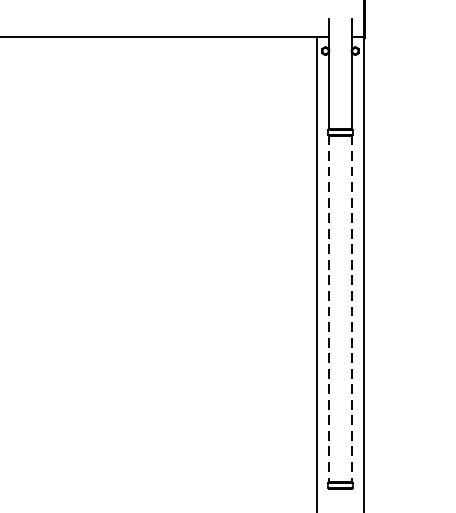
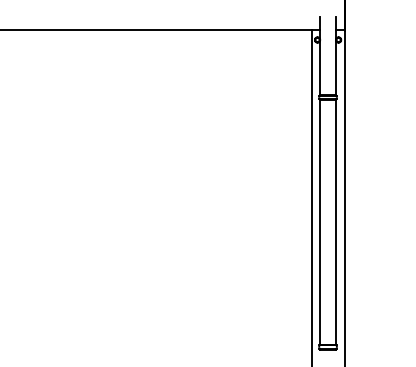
line: (329, 309) -> (320, 222), dashed -> solid
line: (350, 309) -> (335, 222), dashed -> solid

